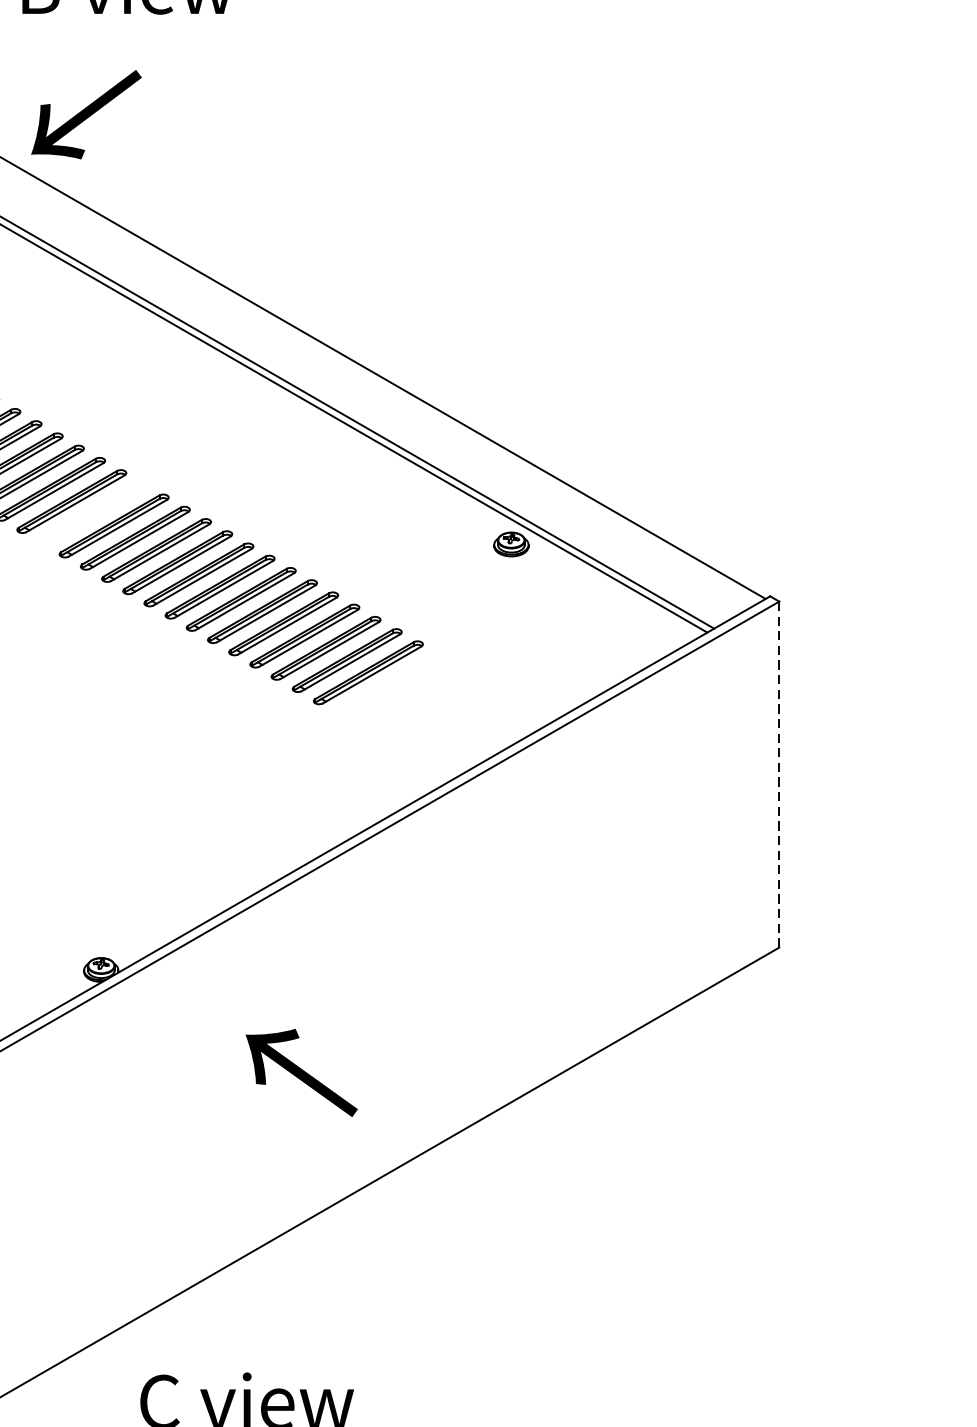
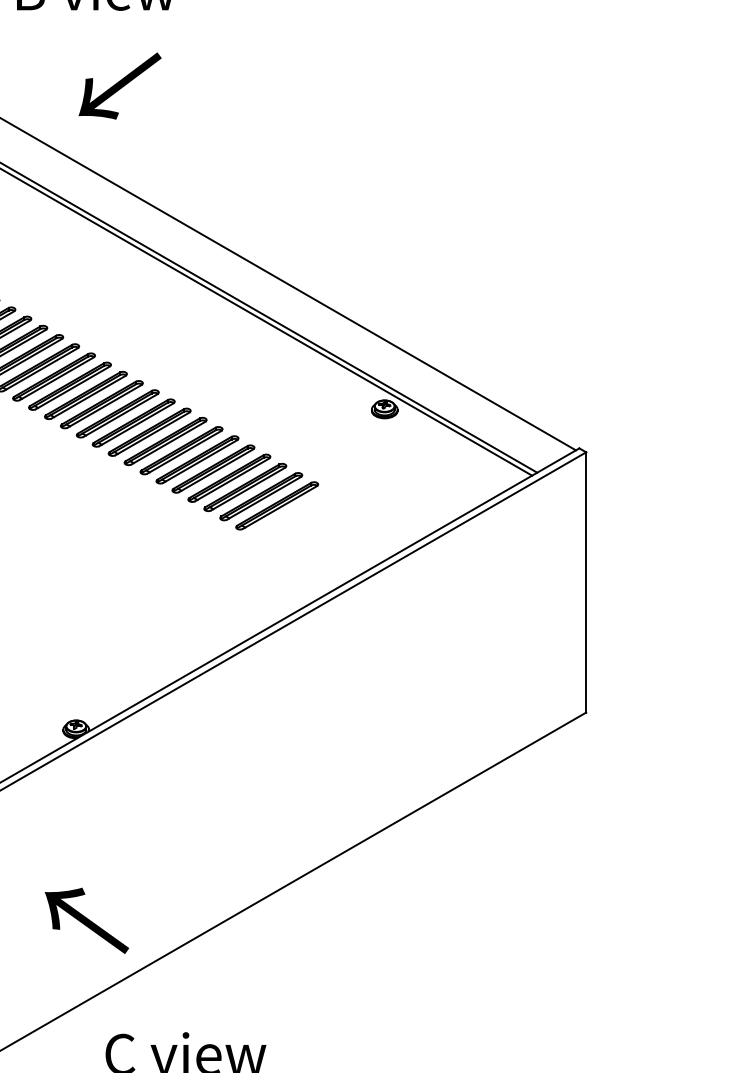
text: (85, 113) -> (119, 85), moved
part: (92, 512) -> (69, 385), added
line: (779, 773) -> (586, 581), dashed -> solid
text: (301, 1072) -> (86, 920), moved

